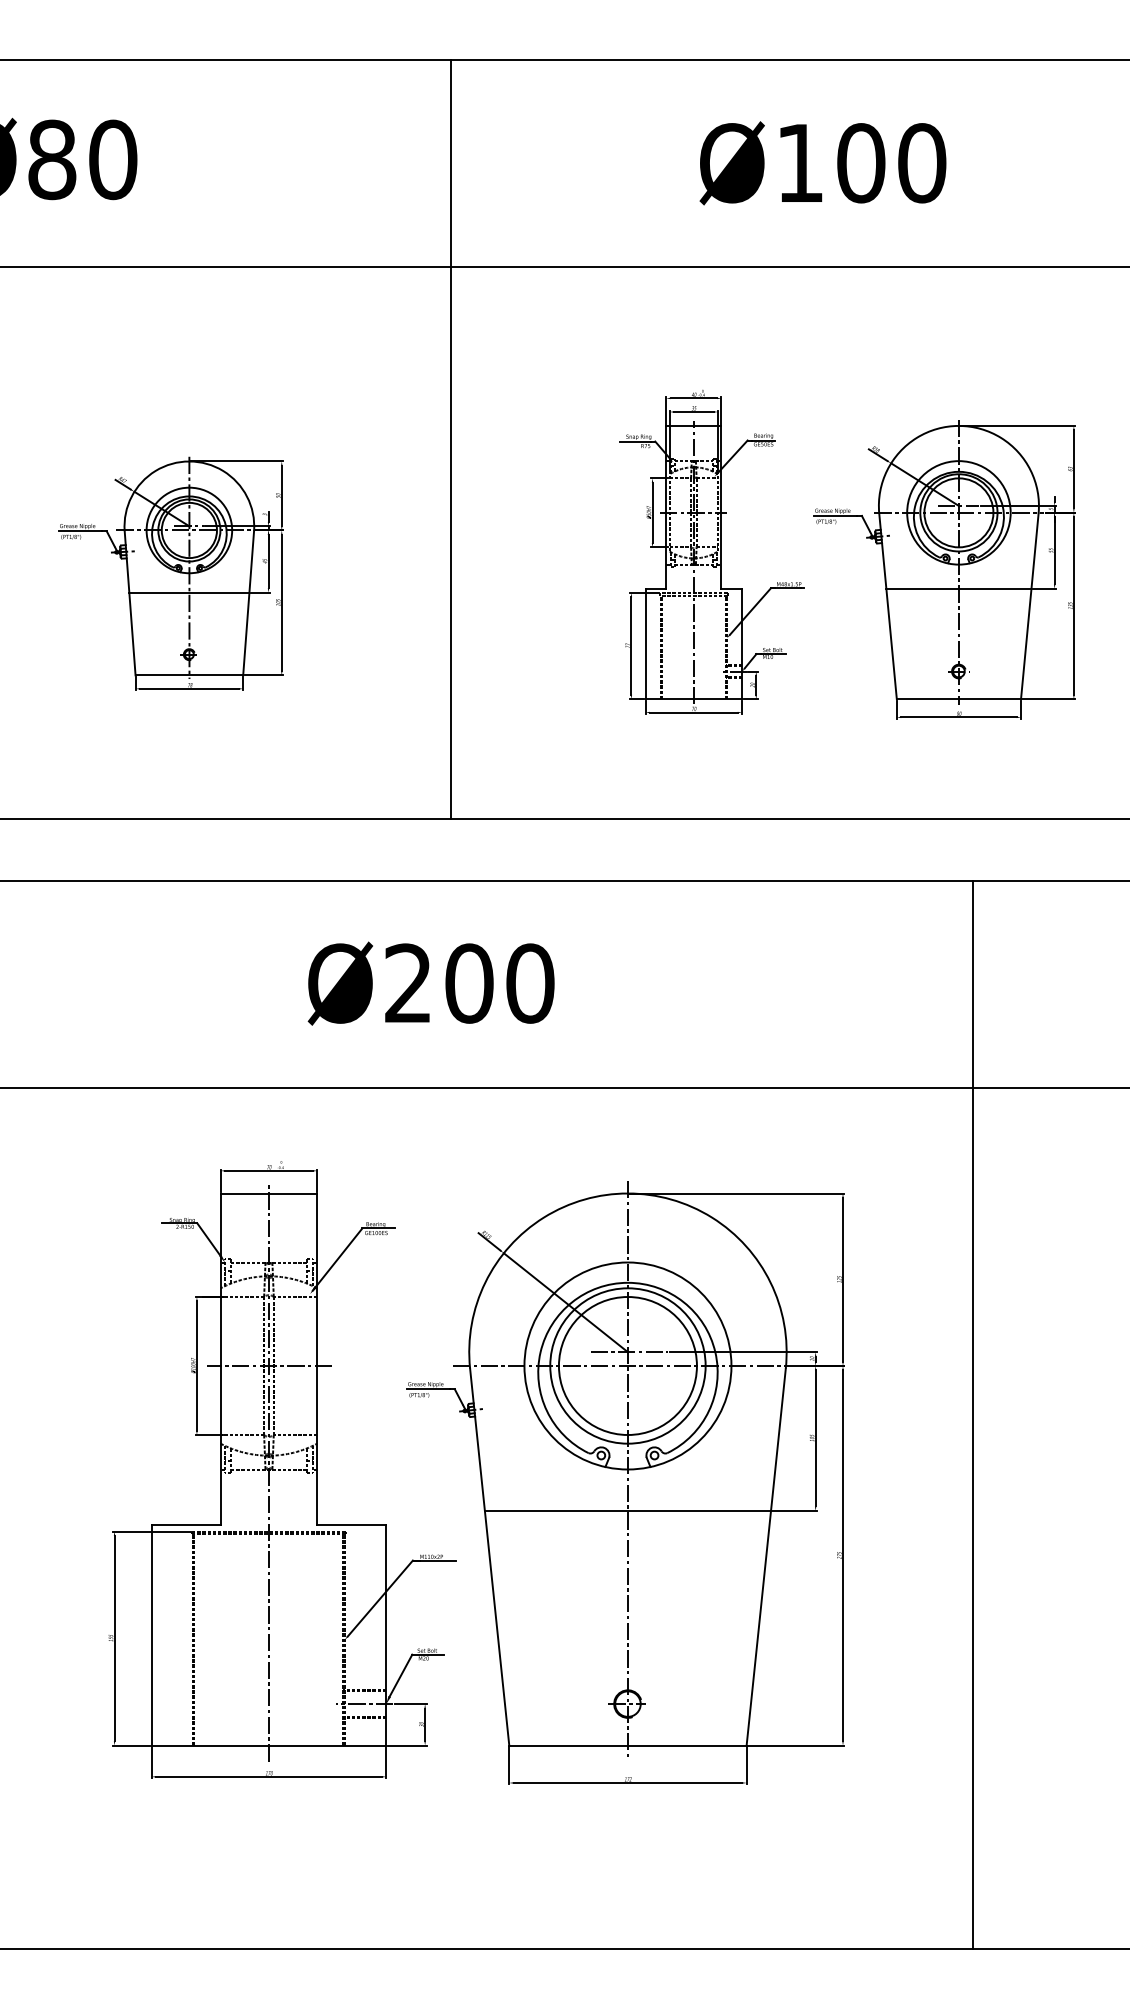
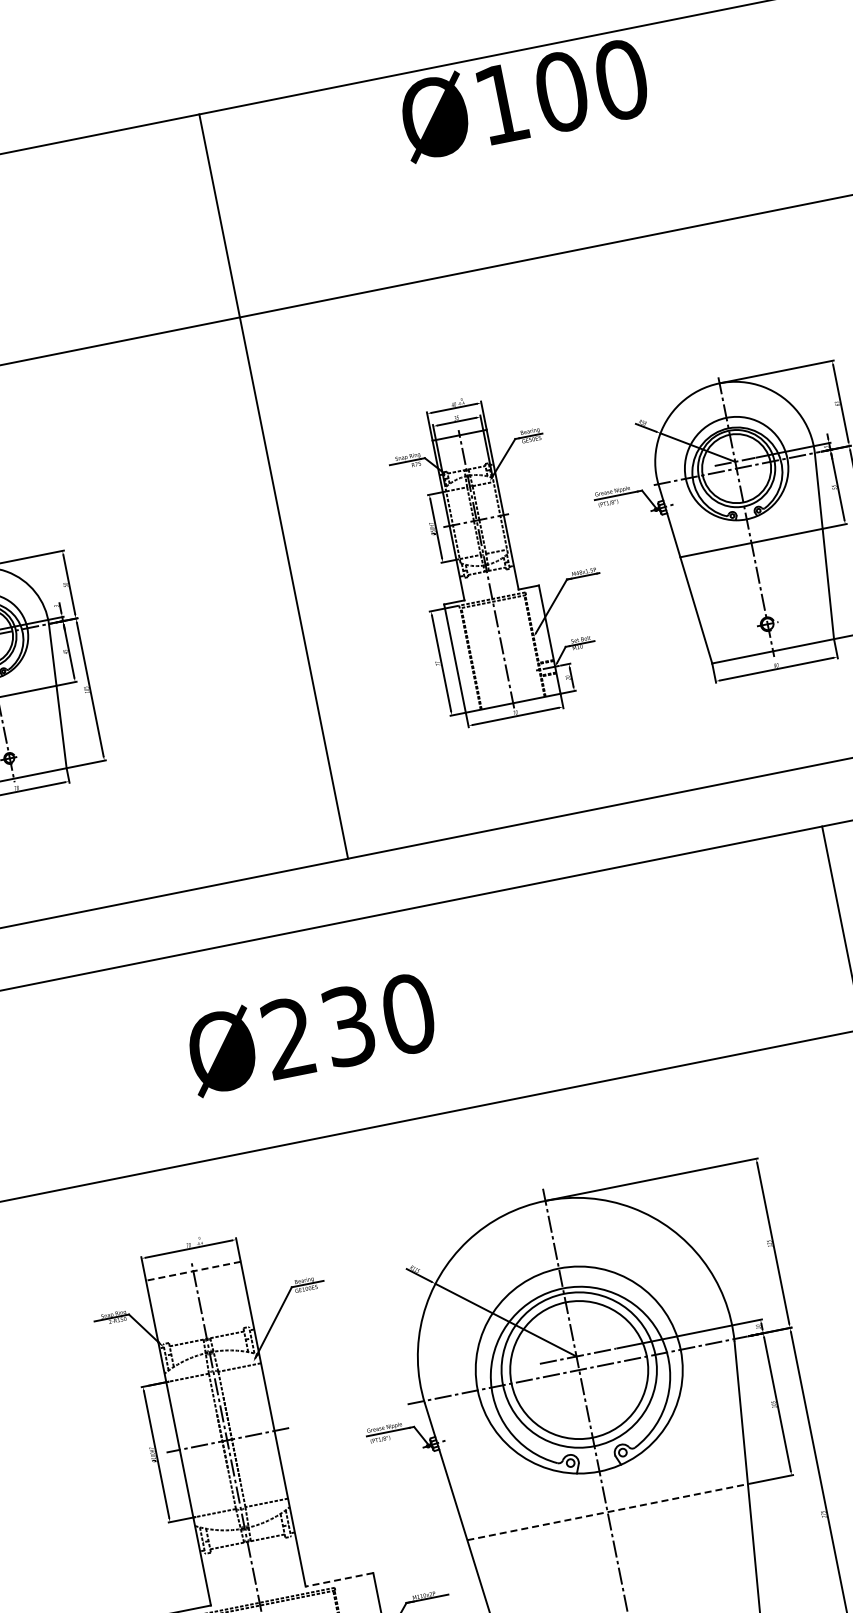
text: (822, 163) -> (523, 99), moved
line: (451, 439) -> (273, 486), moved
text: (469, 983) -> (348, 1026), Ø200 -> Ø230
line: (268, 1193) -> (192, 1271), solid -> dashed
line: (628, 1510) -> (608, 1511), solid -> dashed
line: (351, 1524) -> (339, 1579), solid -> dashed

